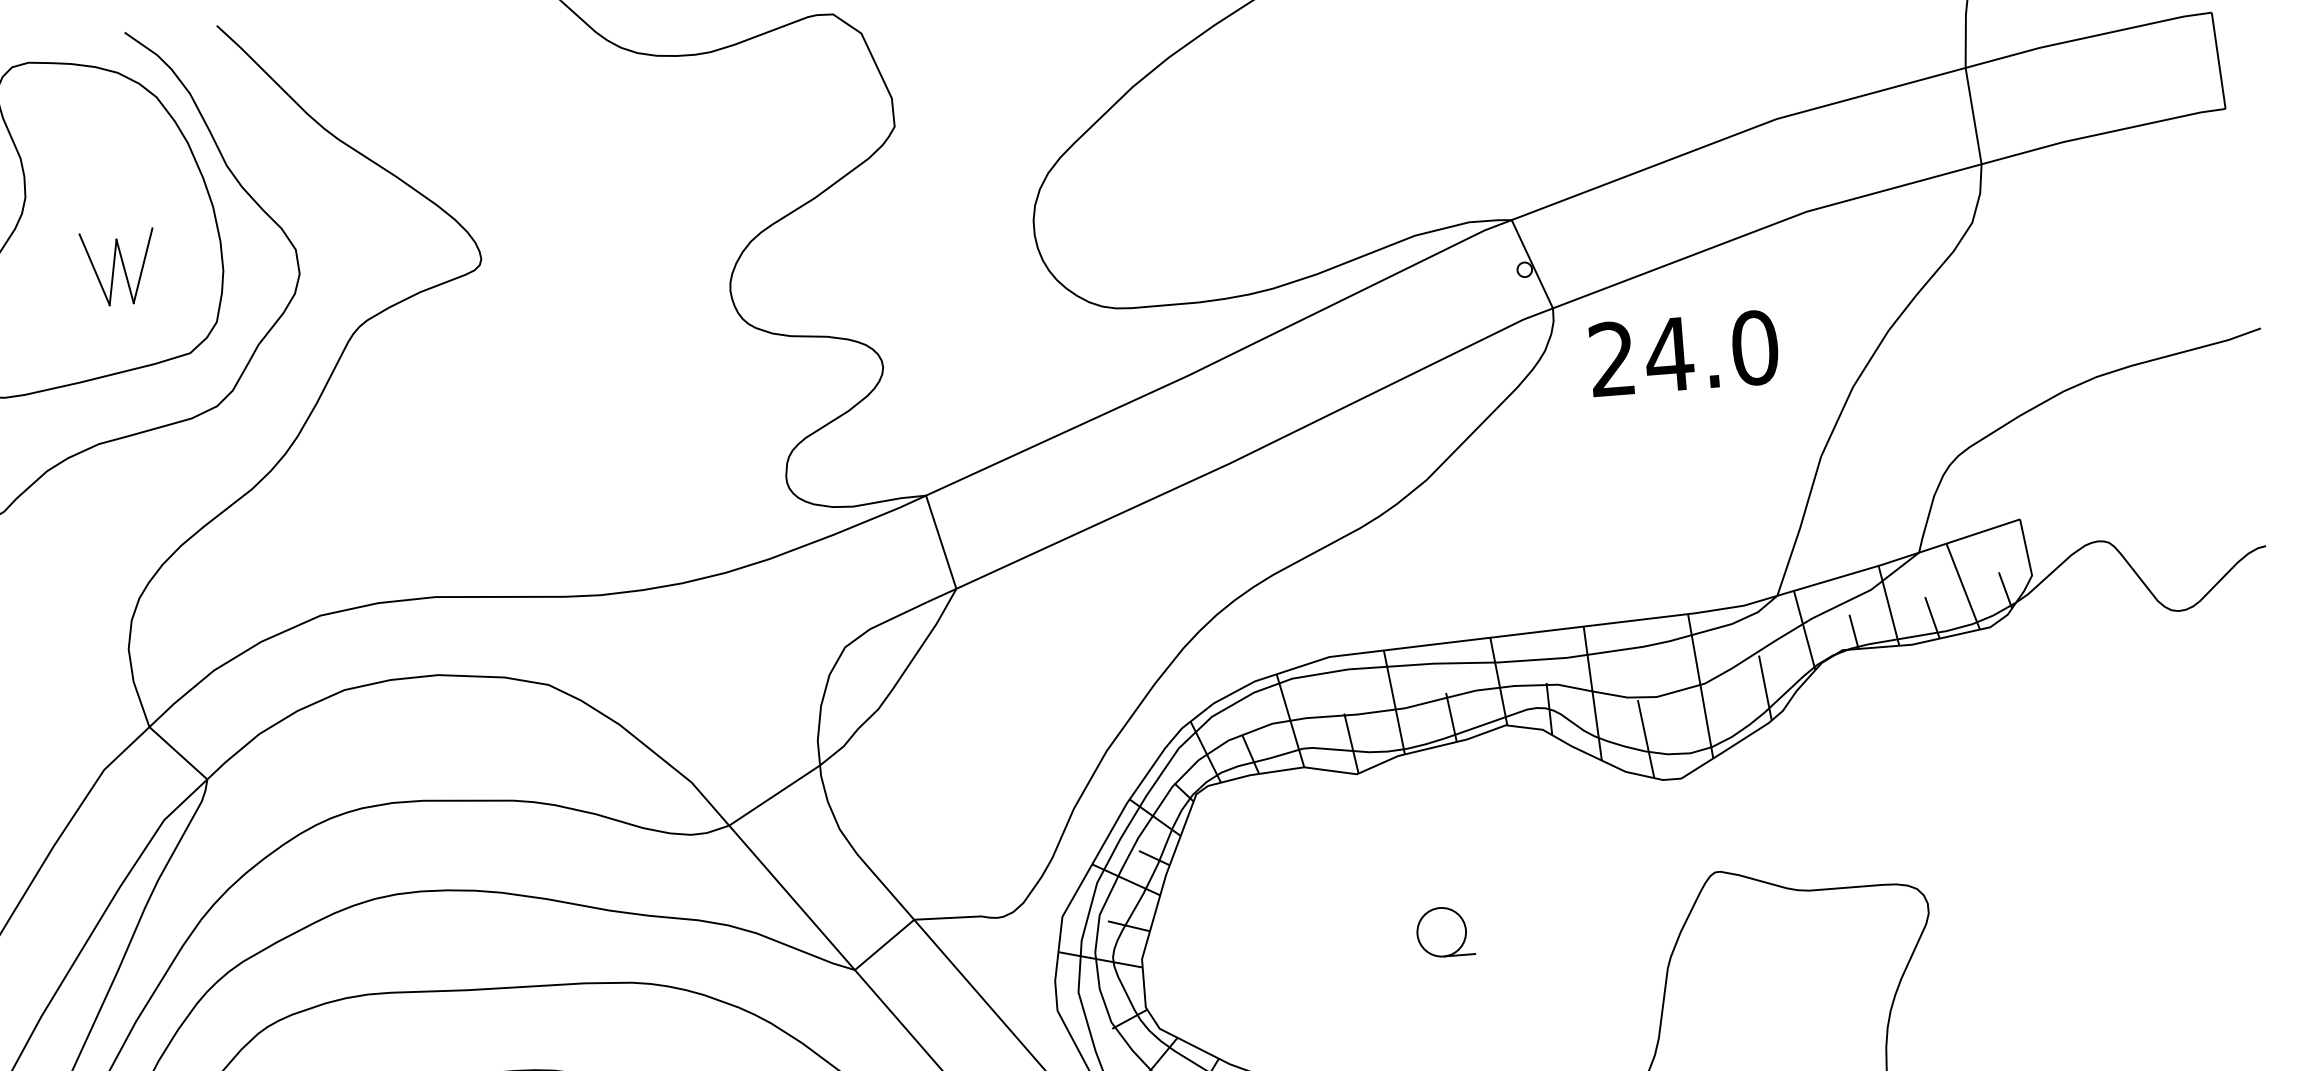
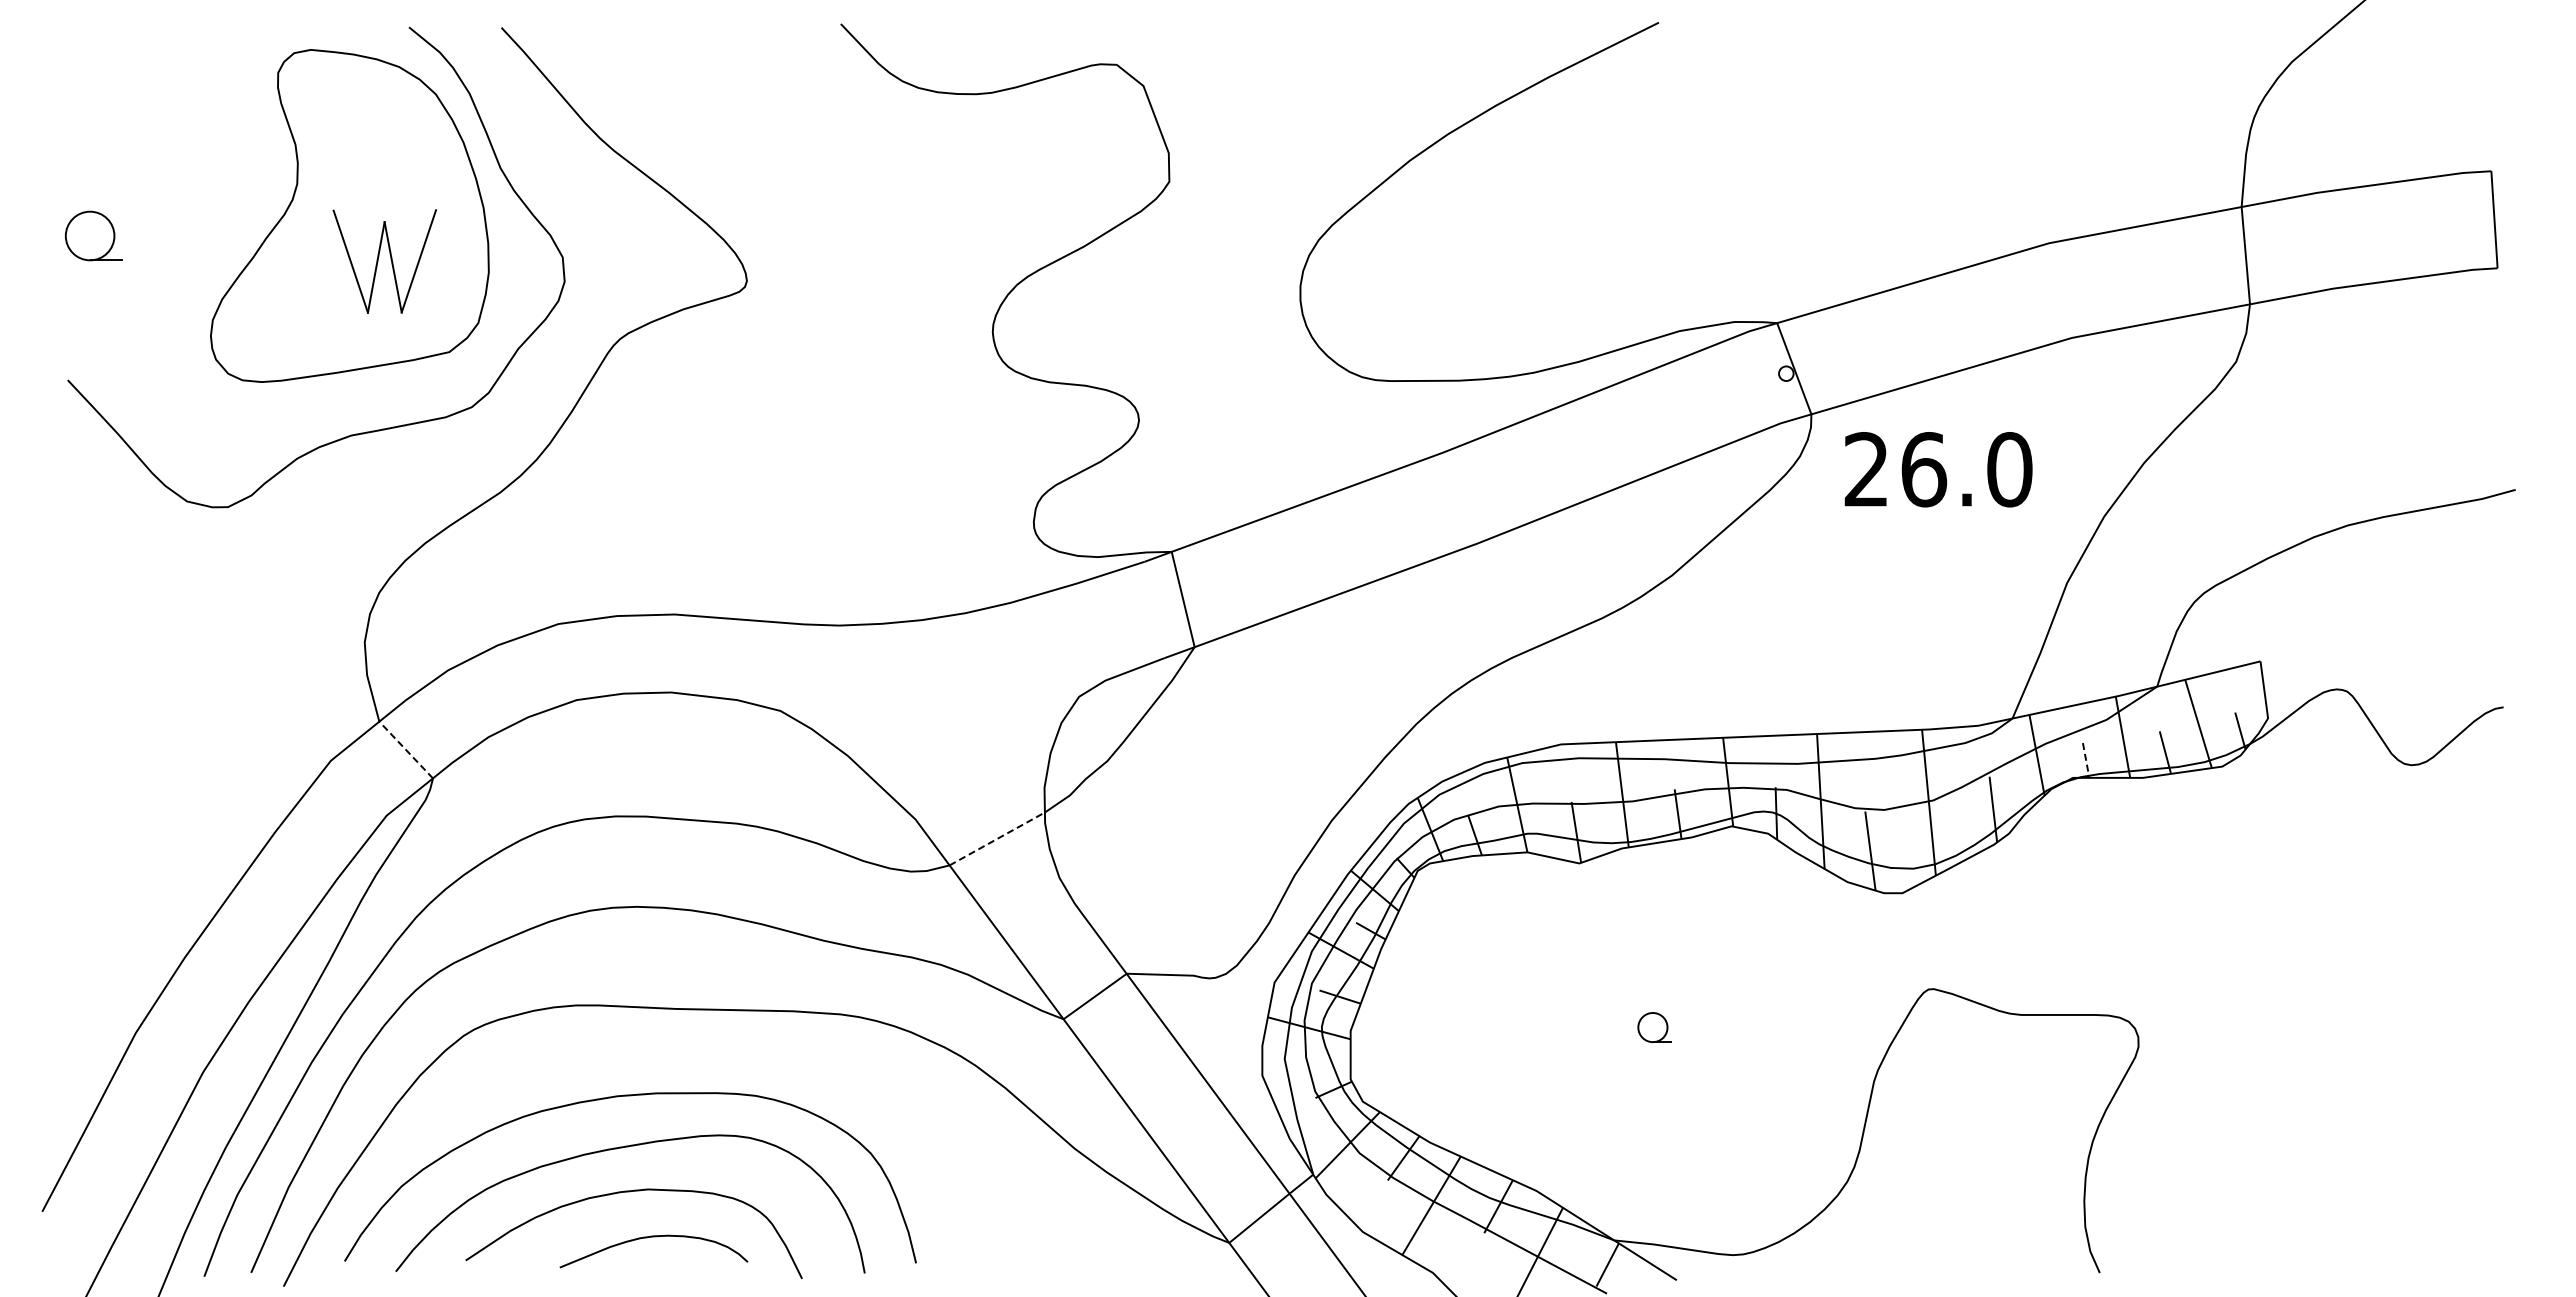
part: (118, 266) -> (384, 260), size x1.4
text: (1669, 354) -> (1923, 469), 24.0 -> 26.0
line: (1854, 631) -> (2086, 760), solid -> dashed
line: (177, 752) -> (405, 749), solid -> dashed
line: (774, 795) -> (997, 838), solid -> dashed
part: (1444, 931) -> (1654, 1027), size x0.6

